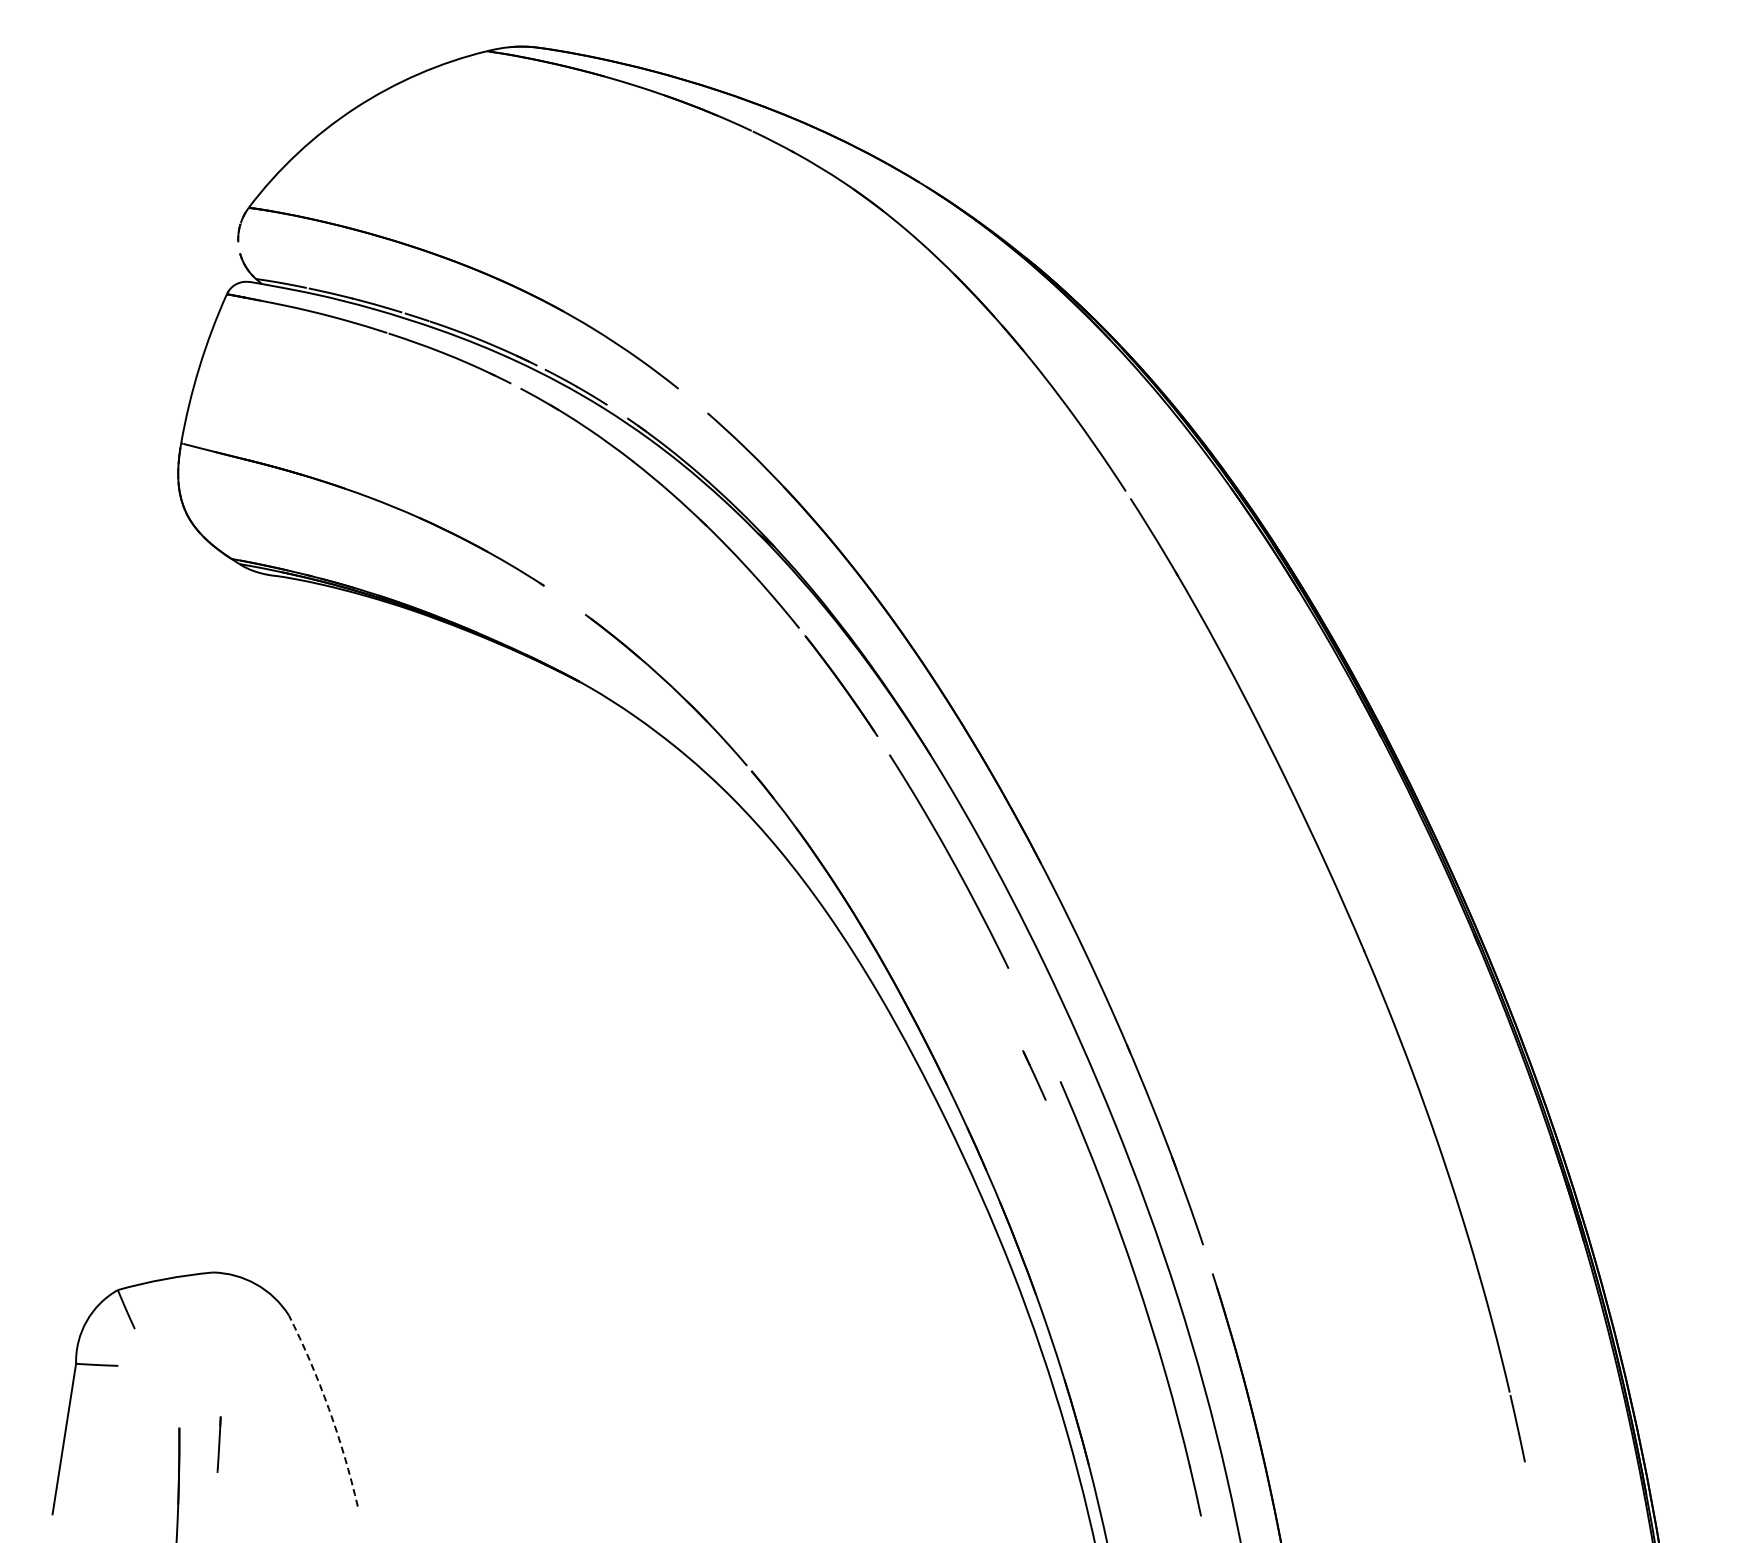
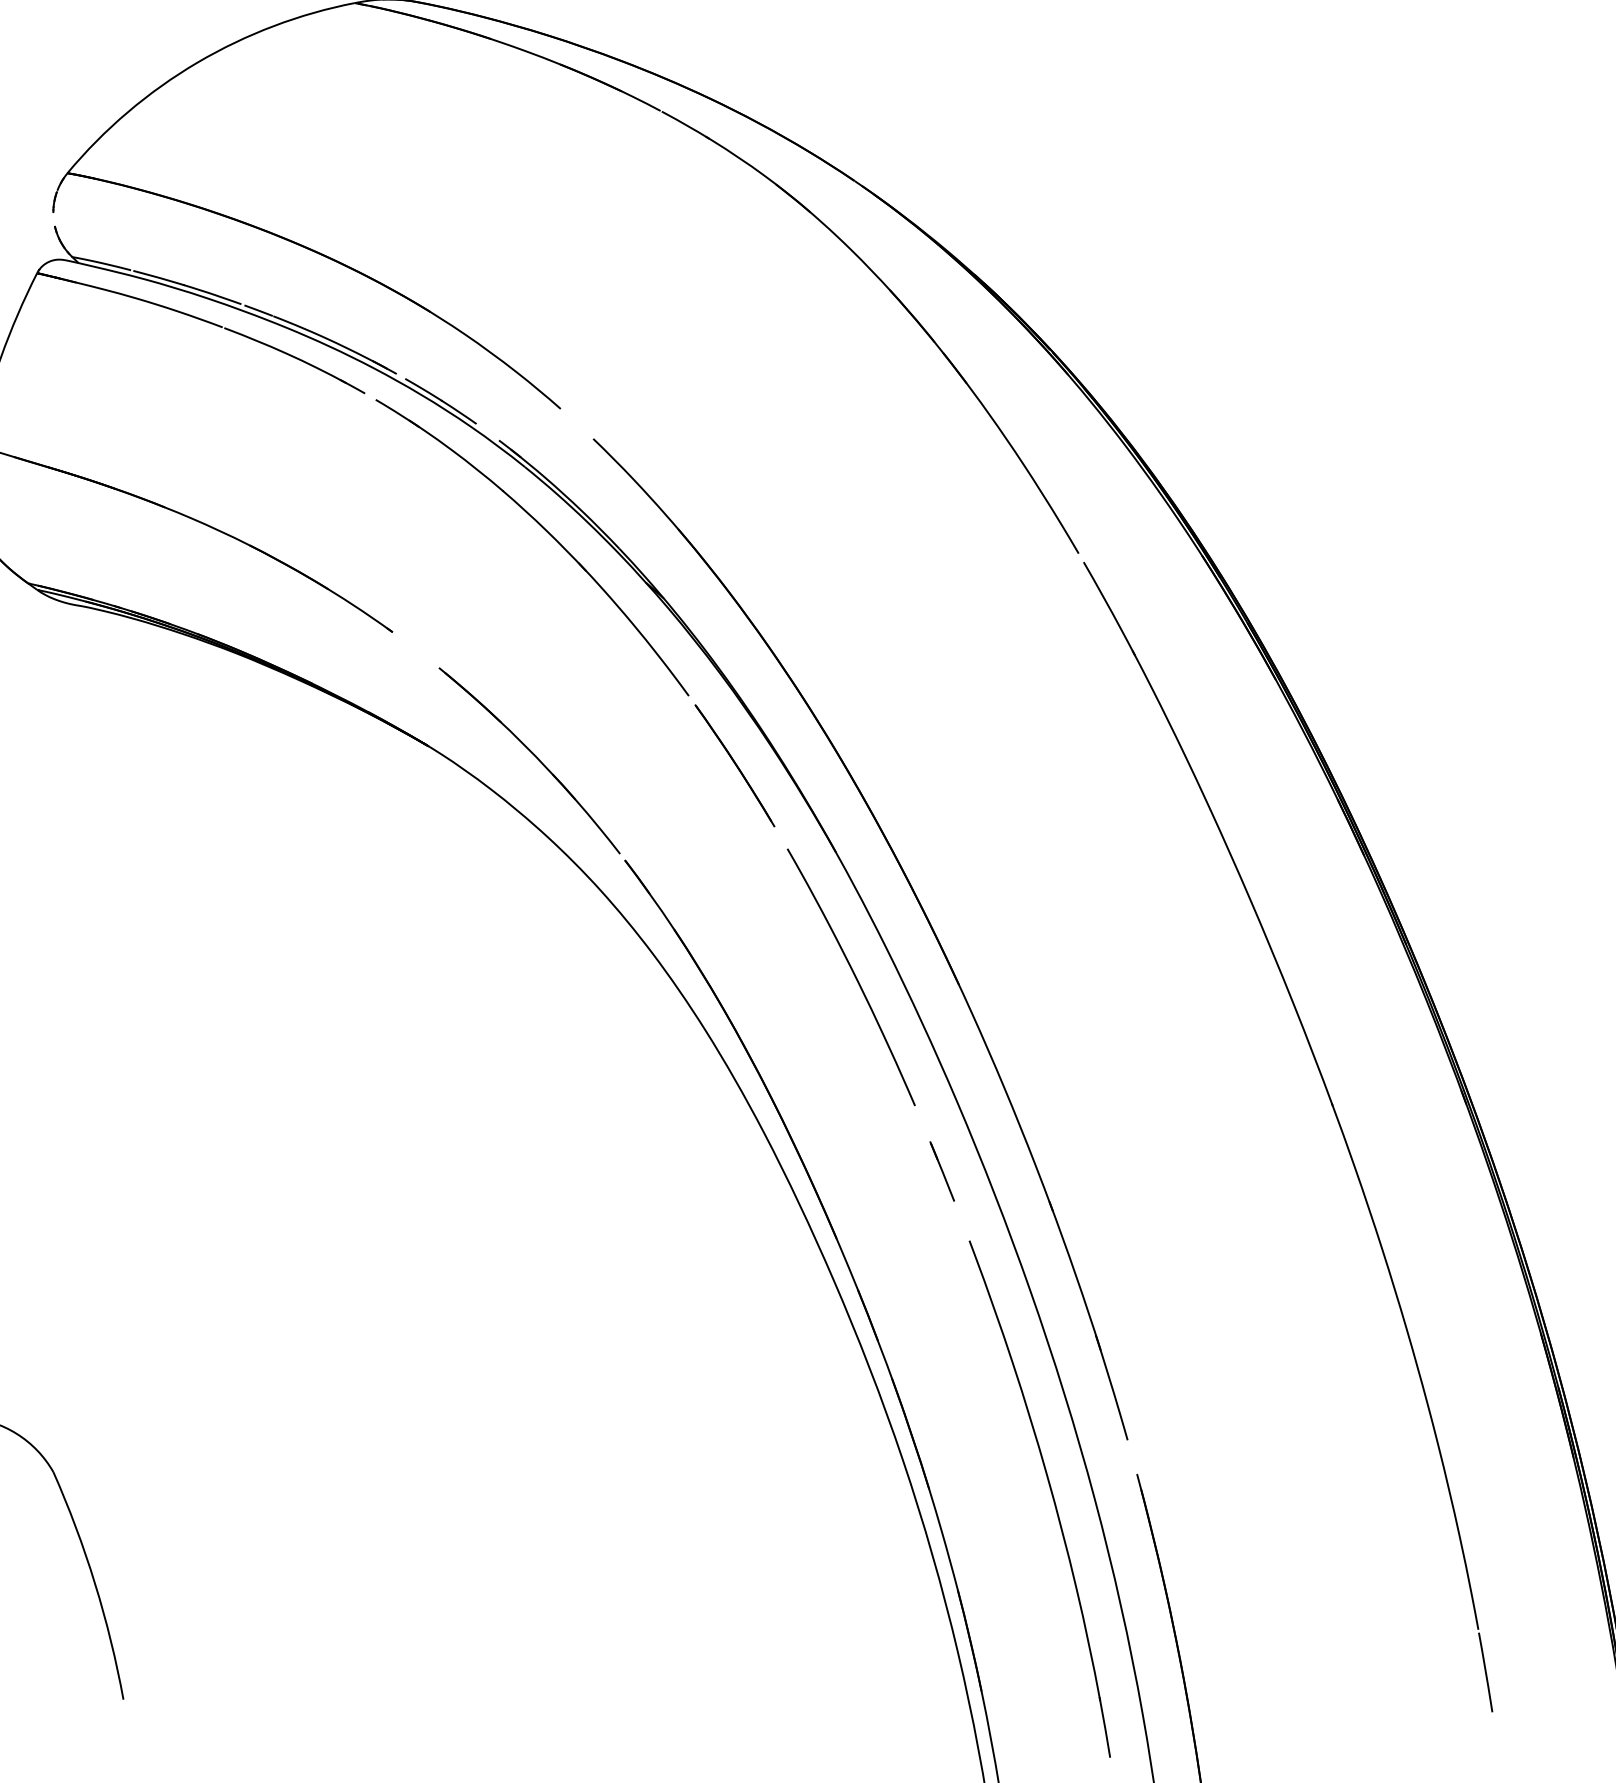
line: (1034, 1075) -> (942, 1171), moved
arc: (328, 1408) -> (94, 1583), dashed -> solid

